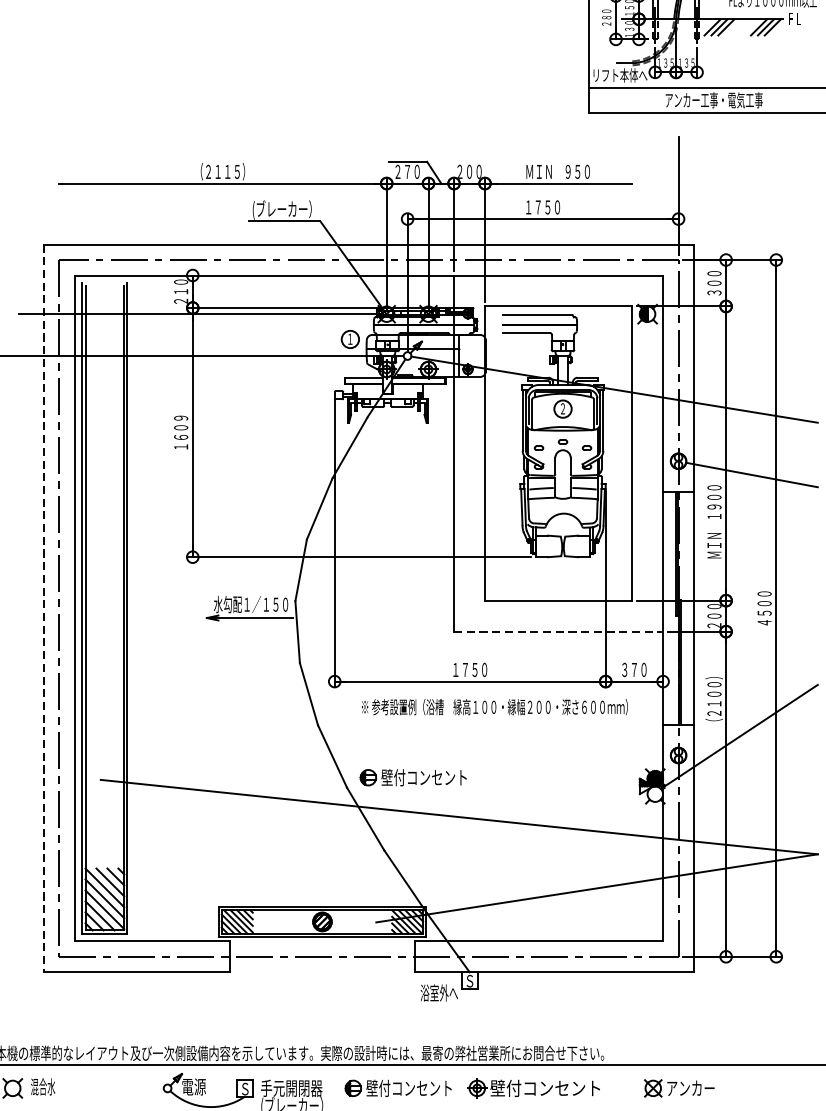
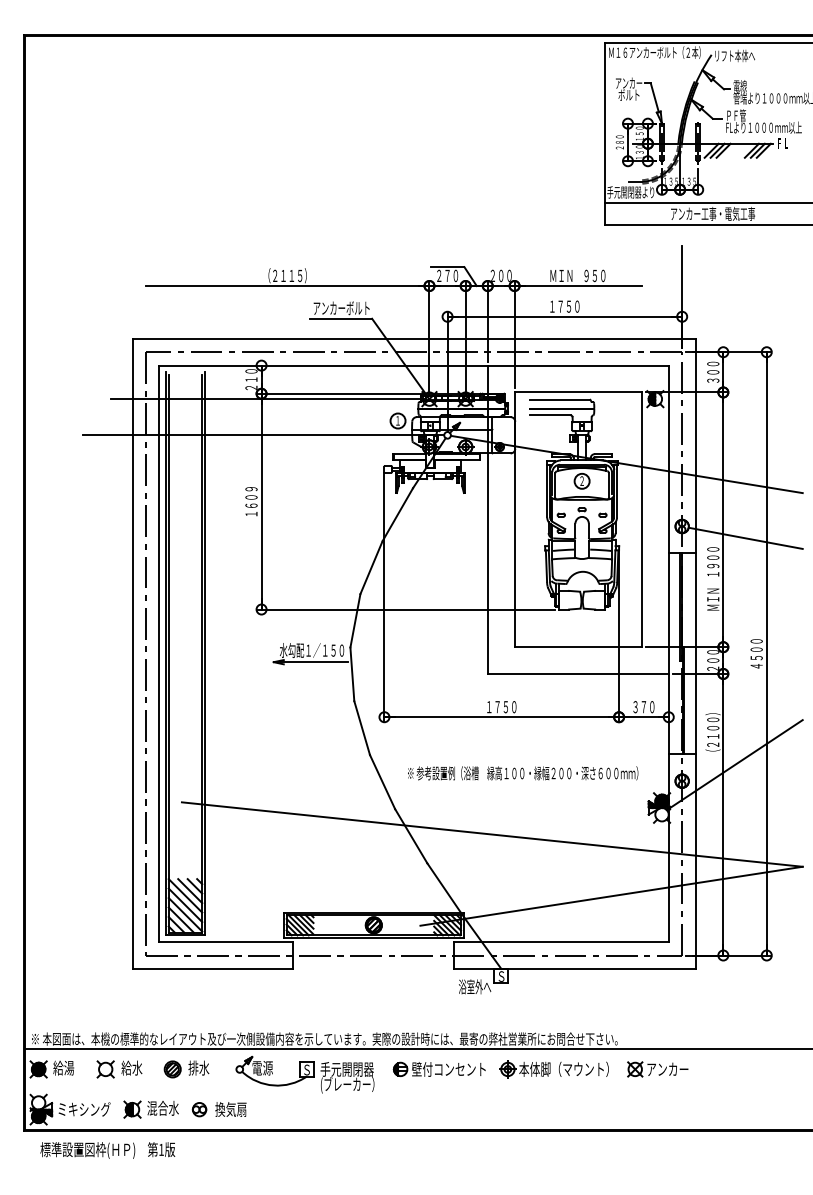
text: (620, 75) -> (631, 192), リフト本体へ -> 手元開閉器より
text: (285, 209) -> (341, 308), (ブレーカー） -> アンカーボルト
line: (43, 609) -> (132, 654), dashed -> solid
line: (558, 631) -> (578, 673), dashed -> solid
text: (495, 707) -> (523, 773), moved
part: (412, 776) -> (451, 799), removed
text: (42, 1086) -> (131, 1067), 混合水 -> 給水
text: (544, 1087) -> (566, 1068), 壁付コンセント -> 本体脚（マウント）
part: (106, 1088) -> (186, 1069), added
part: (678, 1088) -> (657, 1069), moved

